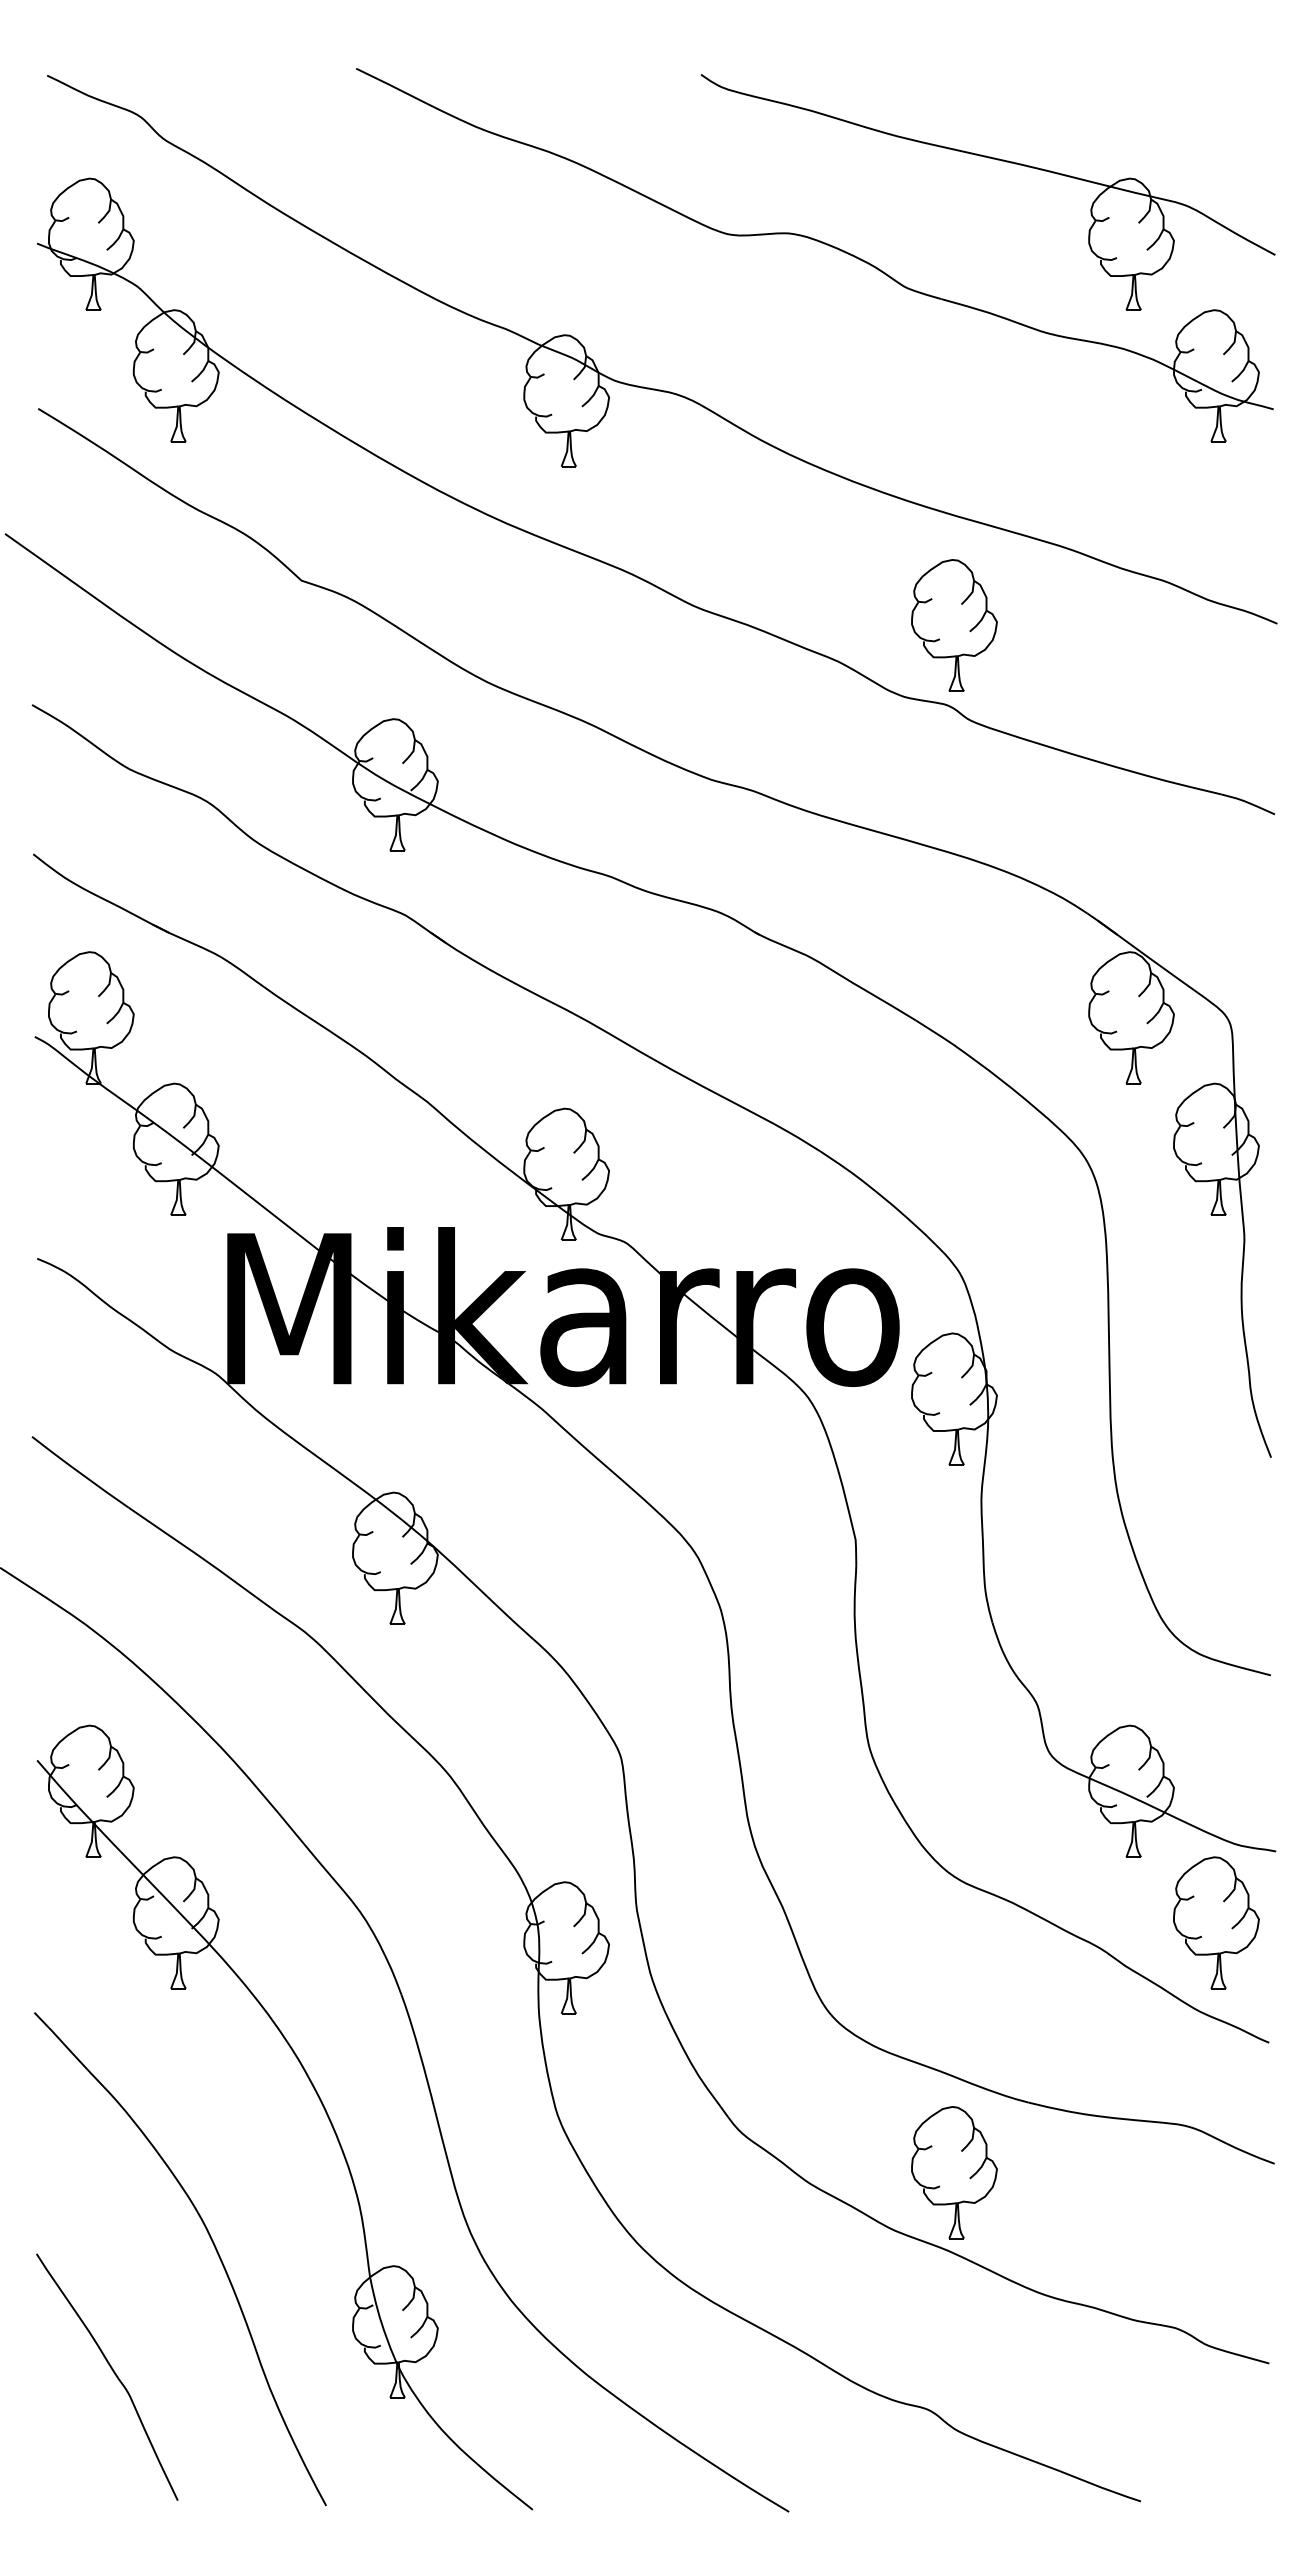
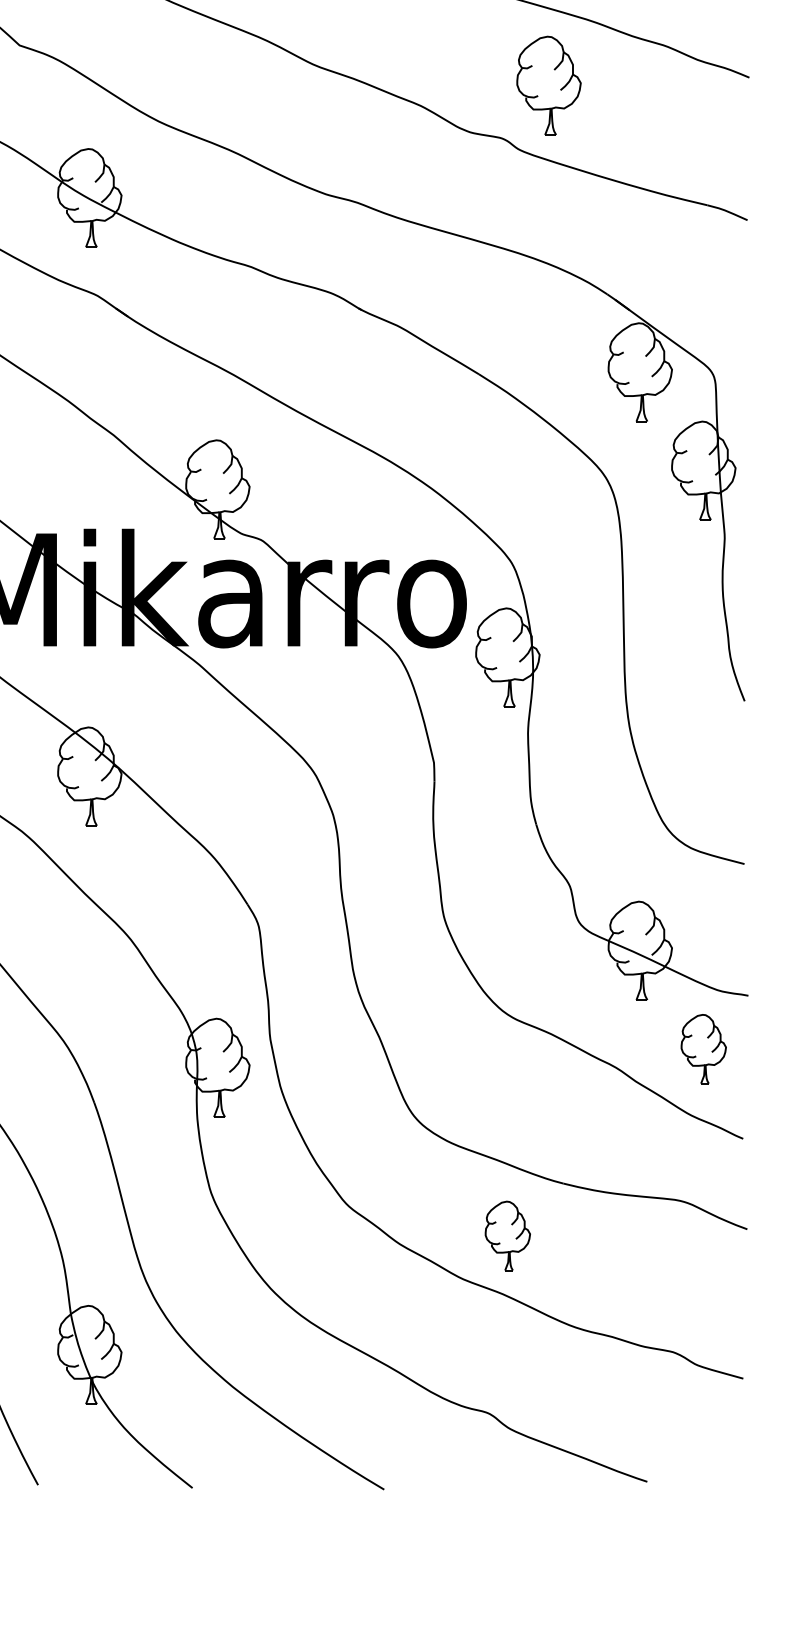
part: (954, 625) -> (549, 85), moved
part: (1216, 1922) -> (703, 1048), size x0.7
part: (954, 2172) -> (507, 1235), size x0.7

